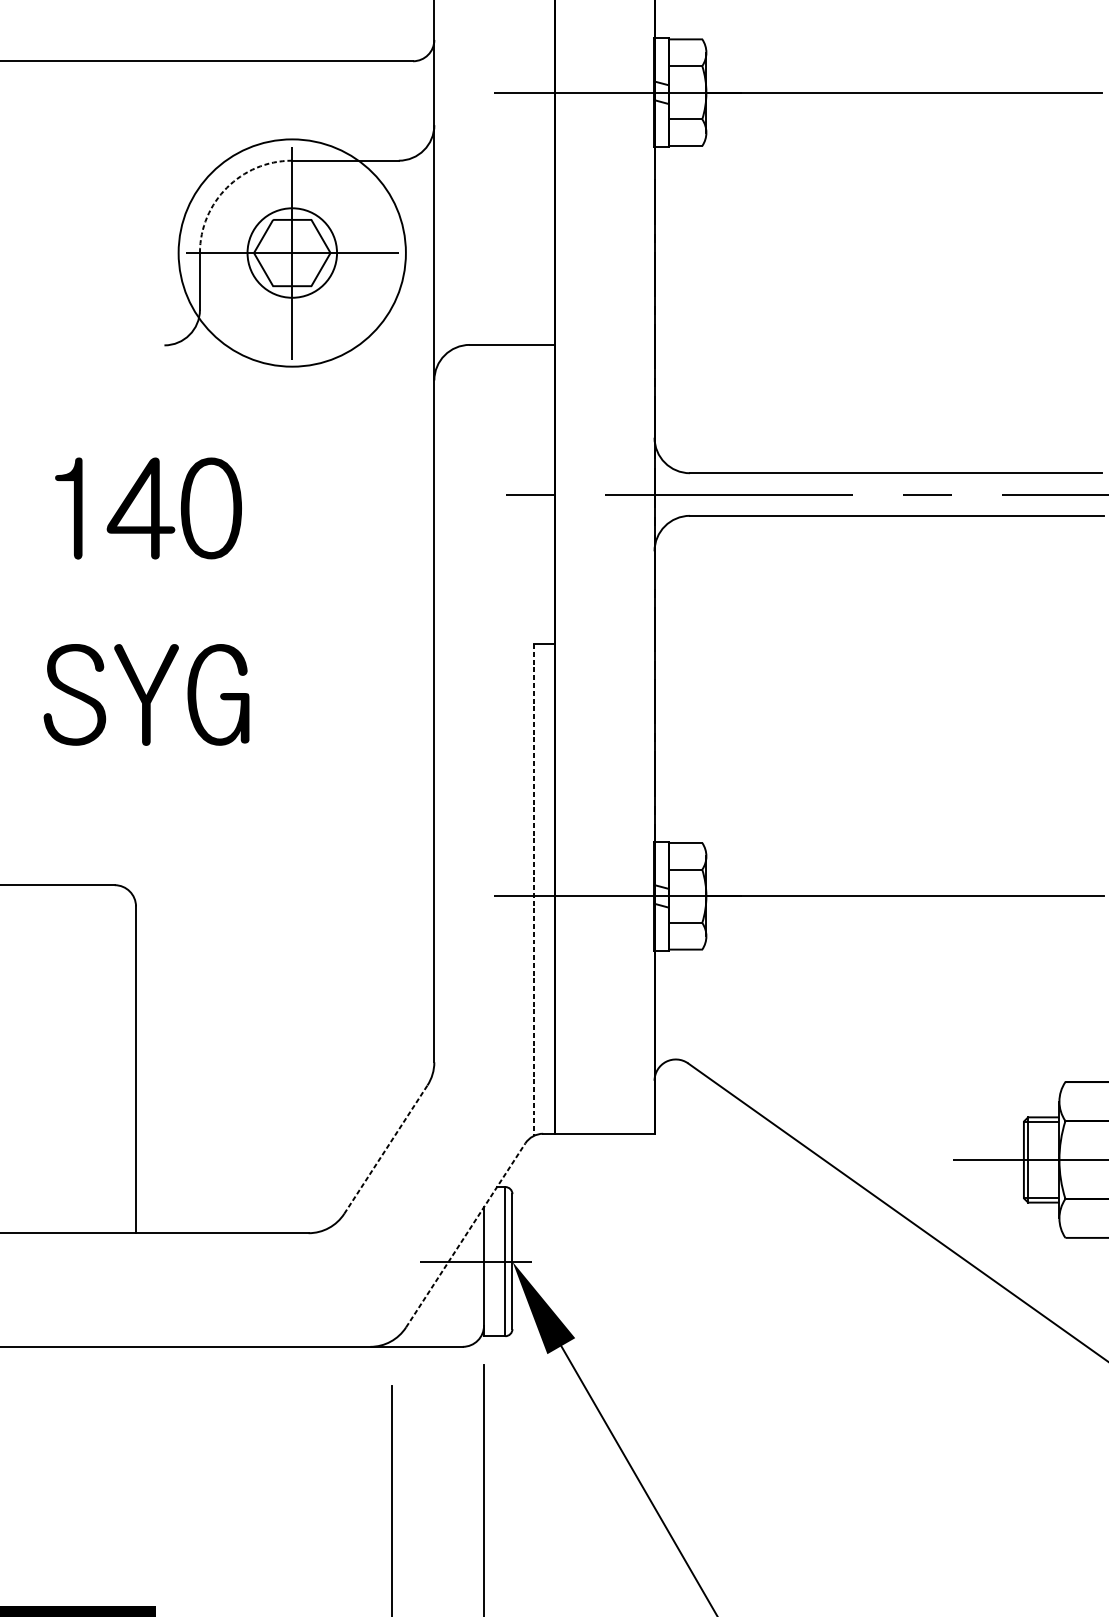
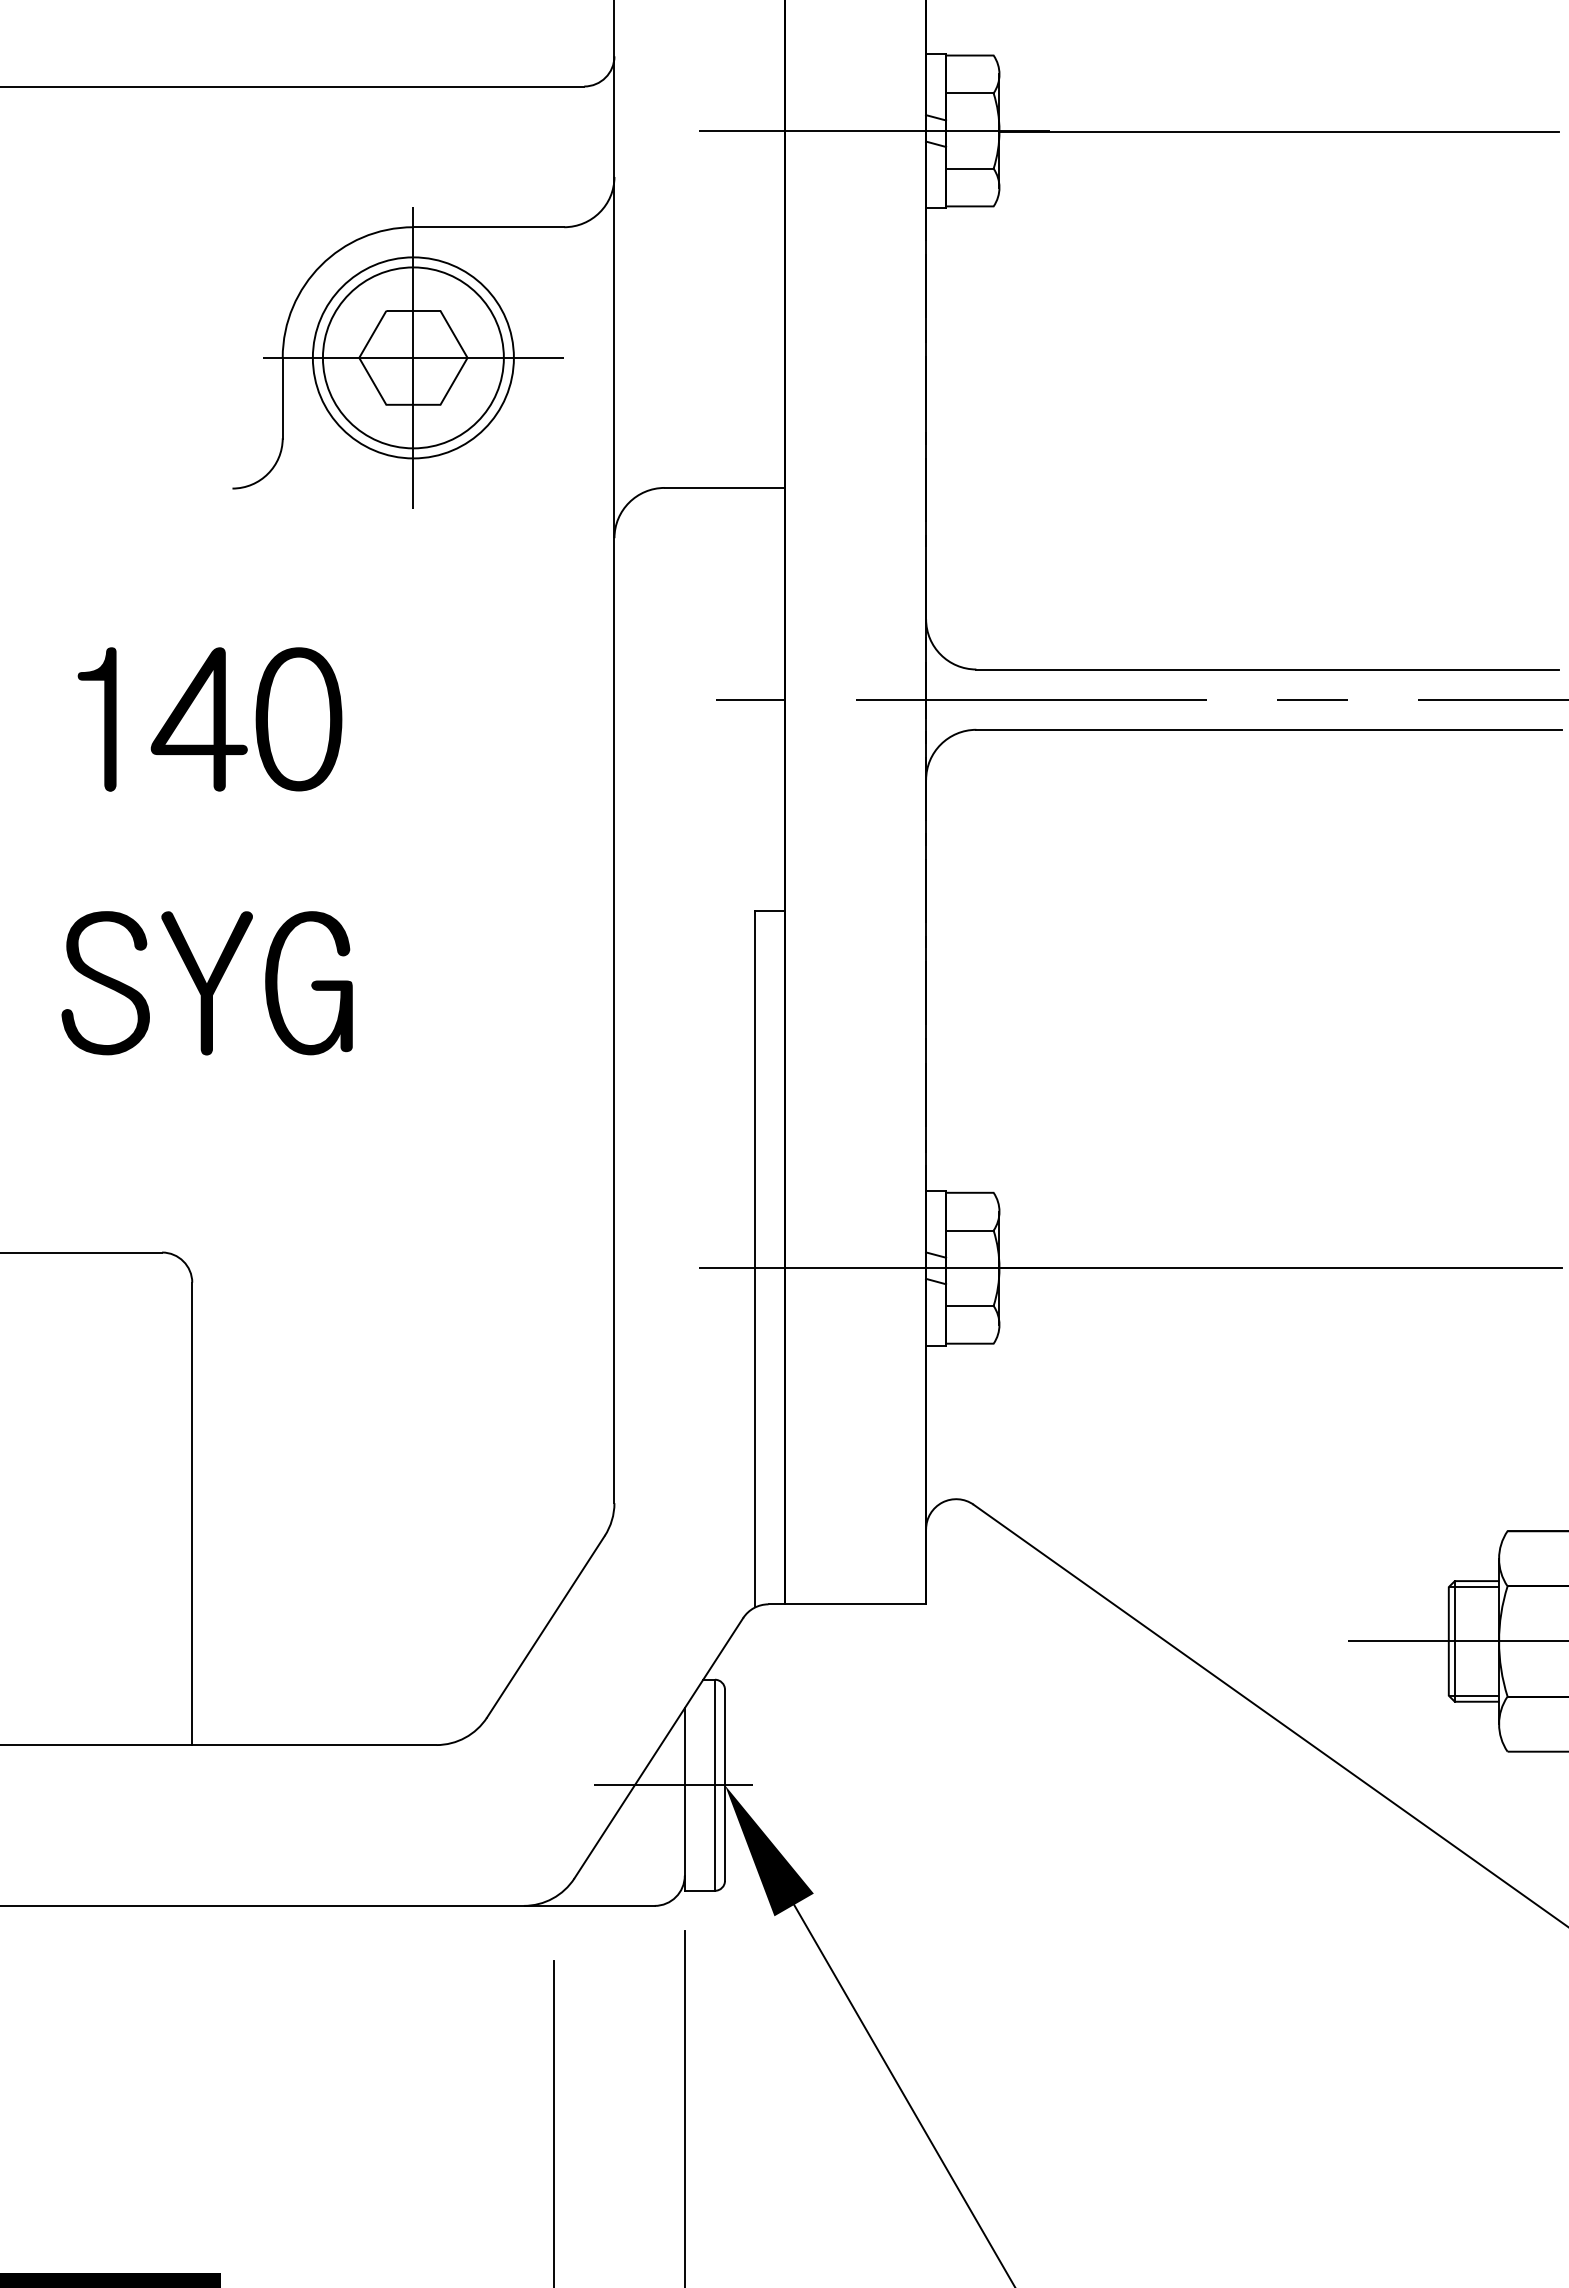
arc: (227, 187) -> (321, 265), dashed -> solid
circle: (291, 252) -> (412, 357), size x0.62
circle: (291, 252) -> (412, 357), size x1.43
line: (534, 890) -> (755, 1259), dashed -> solid
line: (386, 1149) -> (546, 1626), dashed -> solid
line: (466, 1234) -> (659, 1747), dashed -> solid

